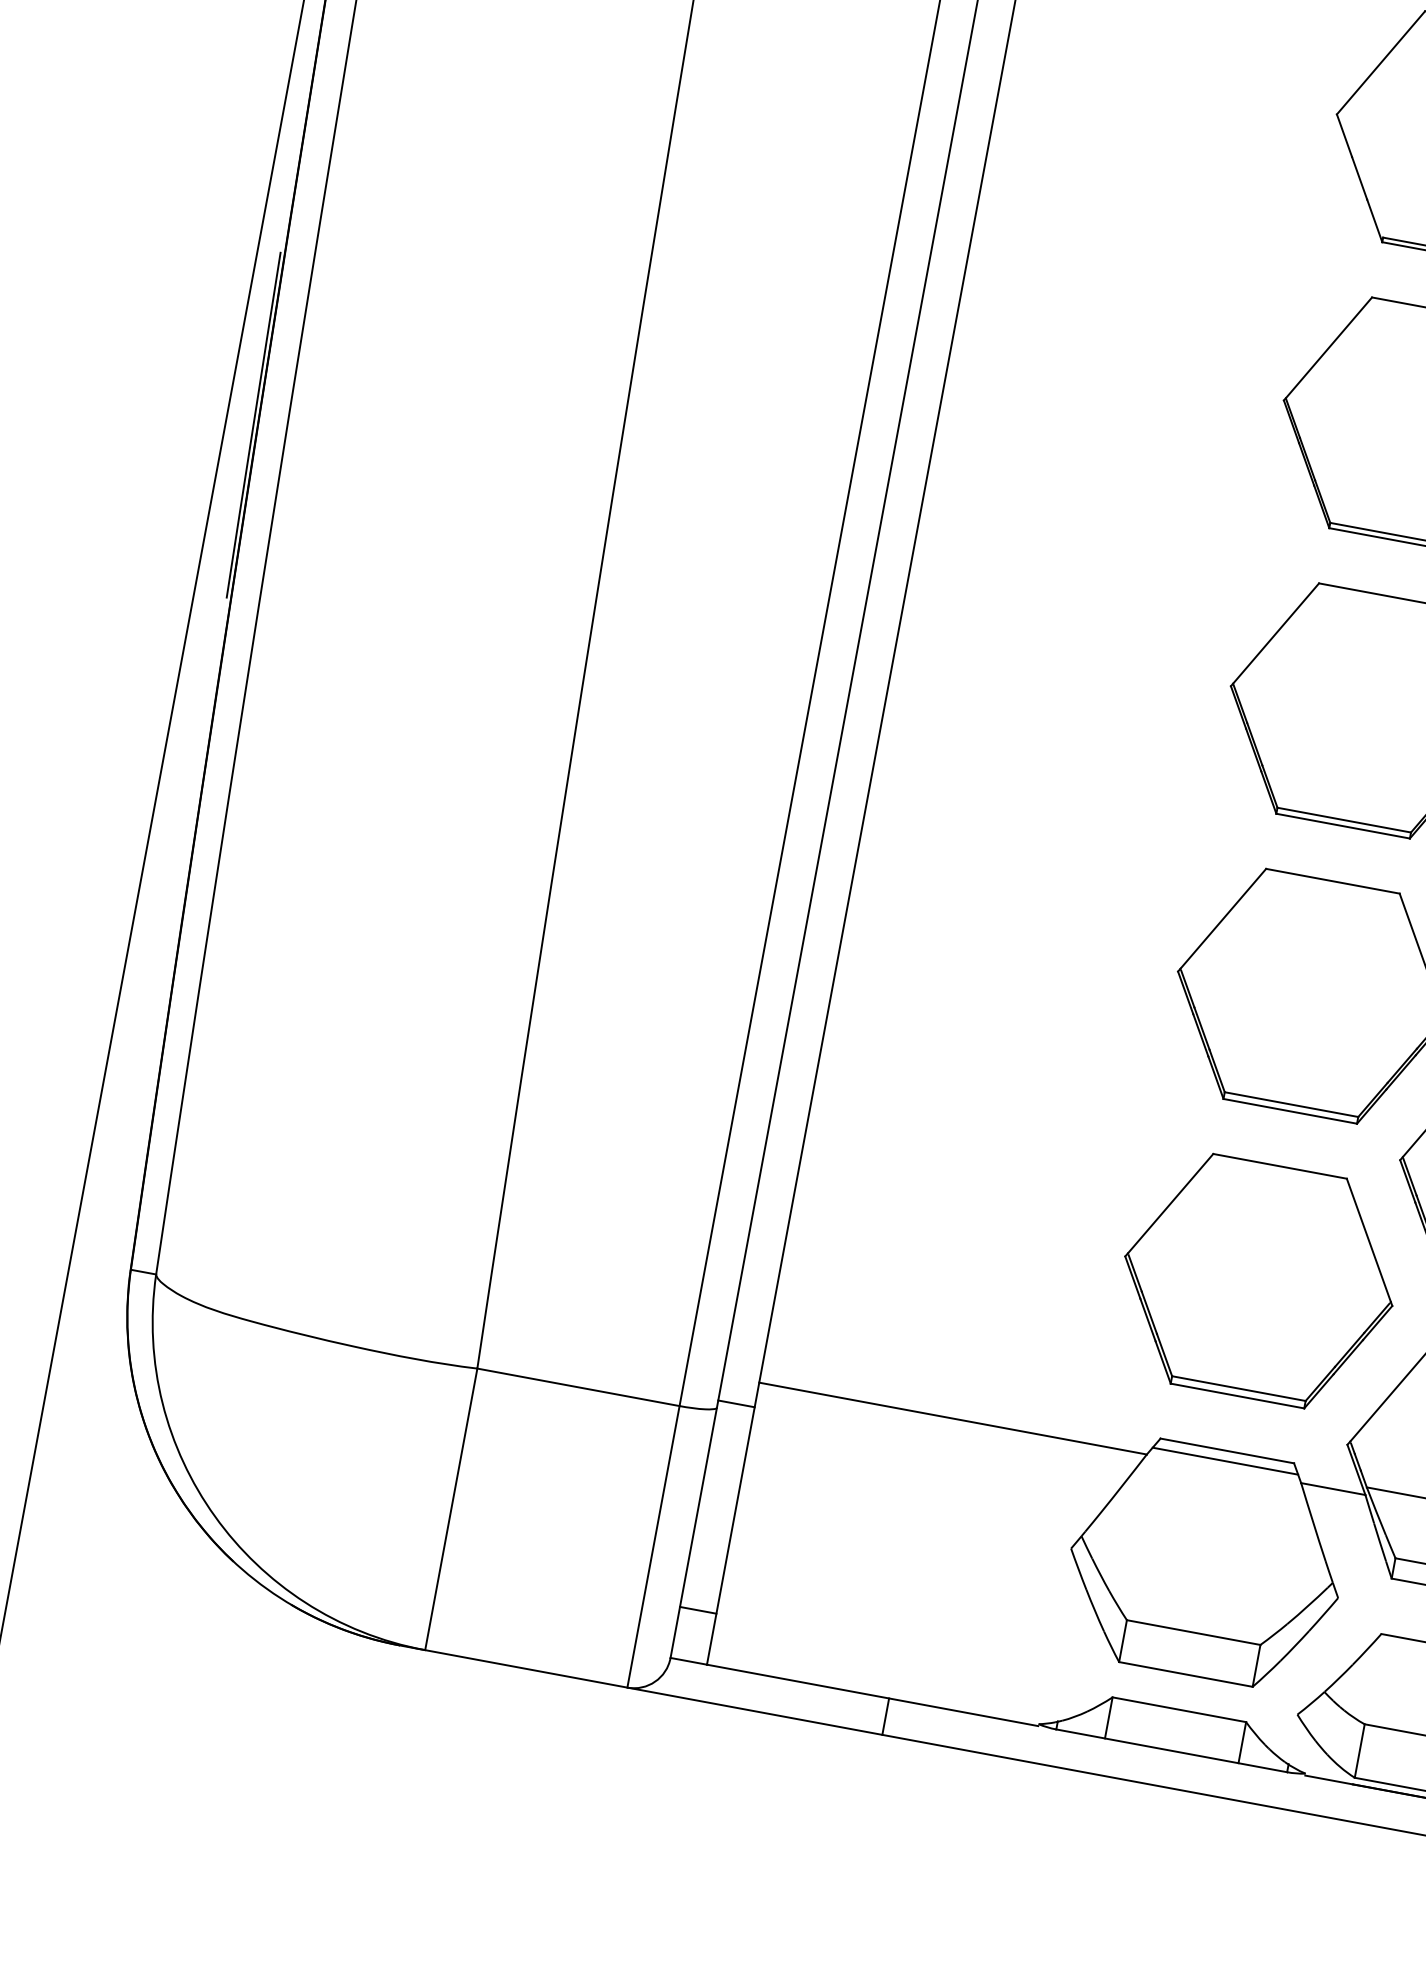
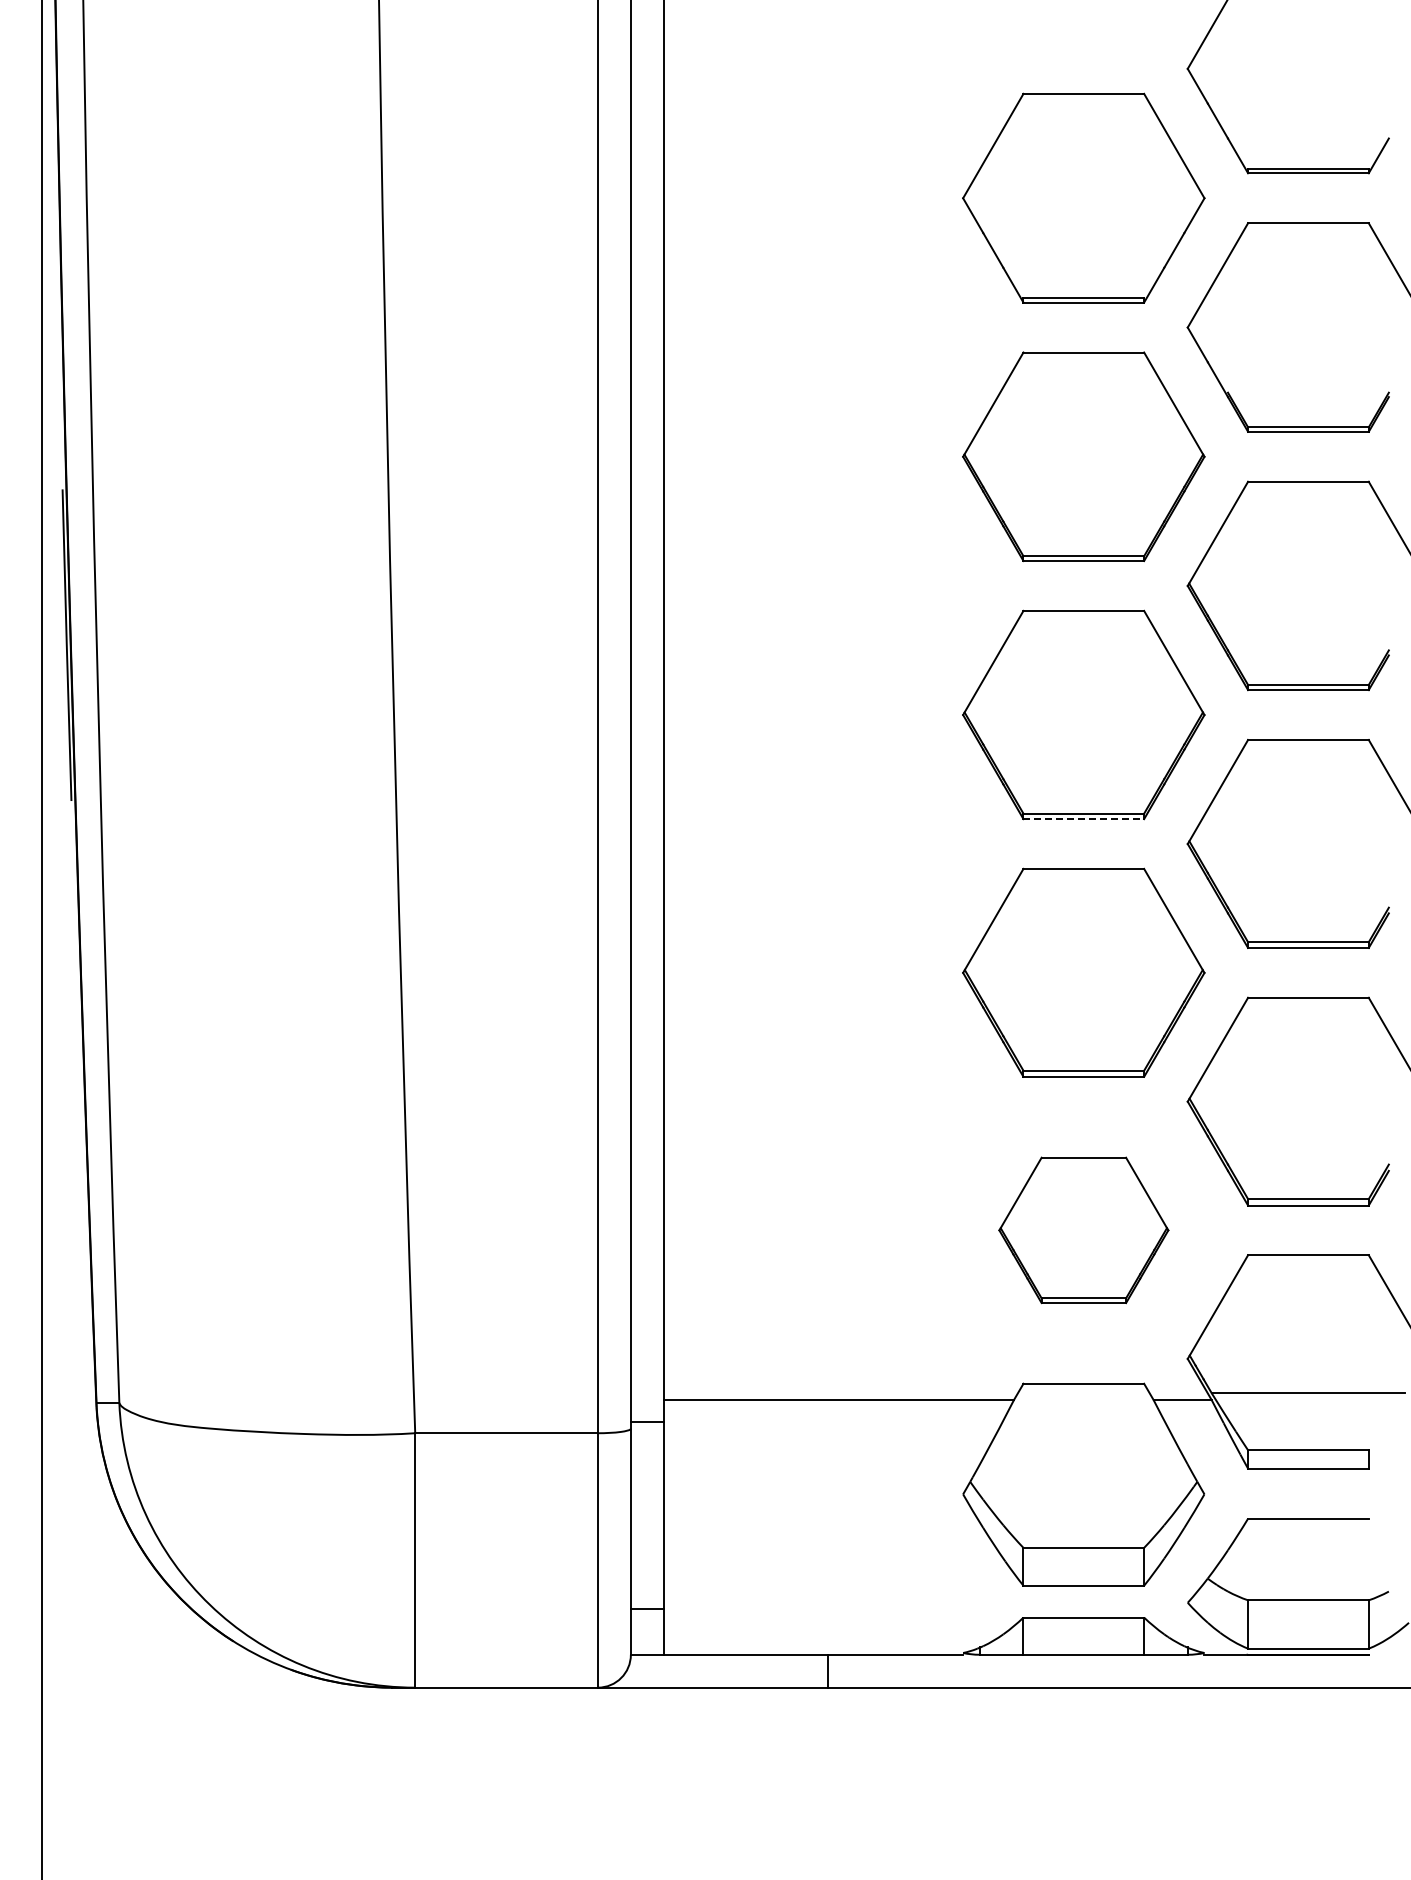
line: (1343, 826) -> (1084, 819), solid -> dashed
part: (1258, 1281) -> (1083, 1230), size x0.7
line: (1224, 1461) -> (1083, 1393), removed

